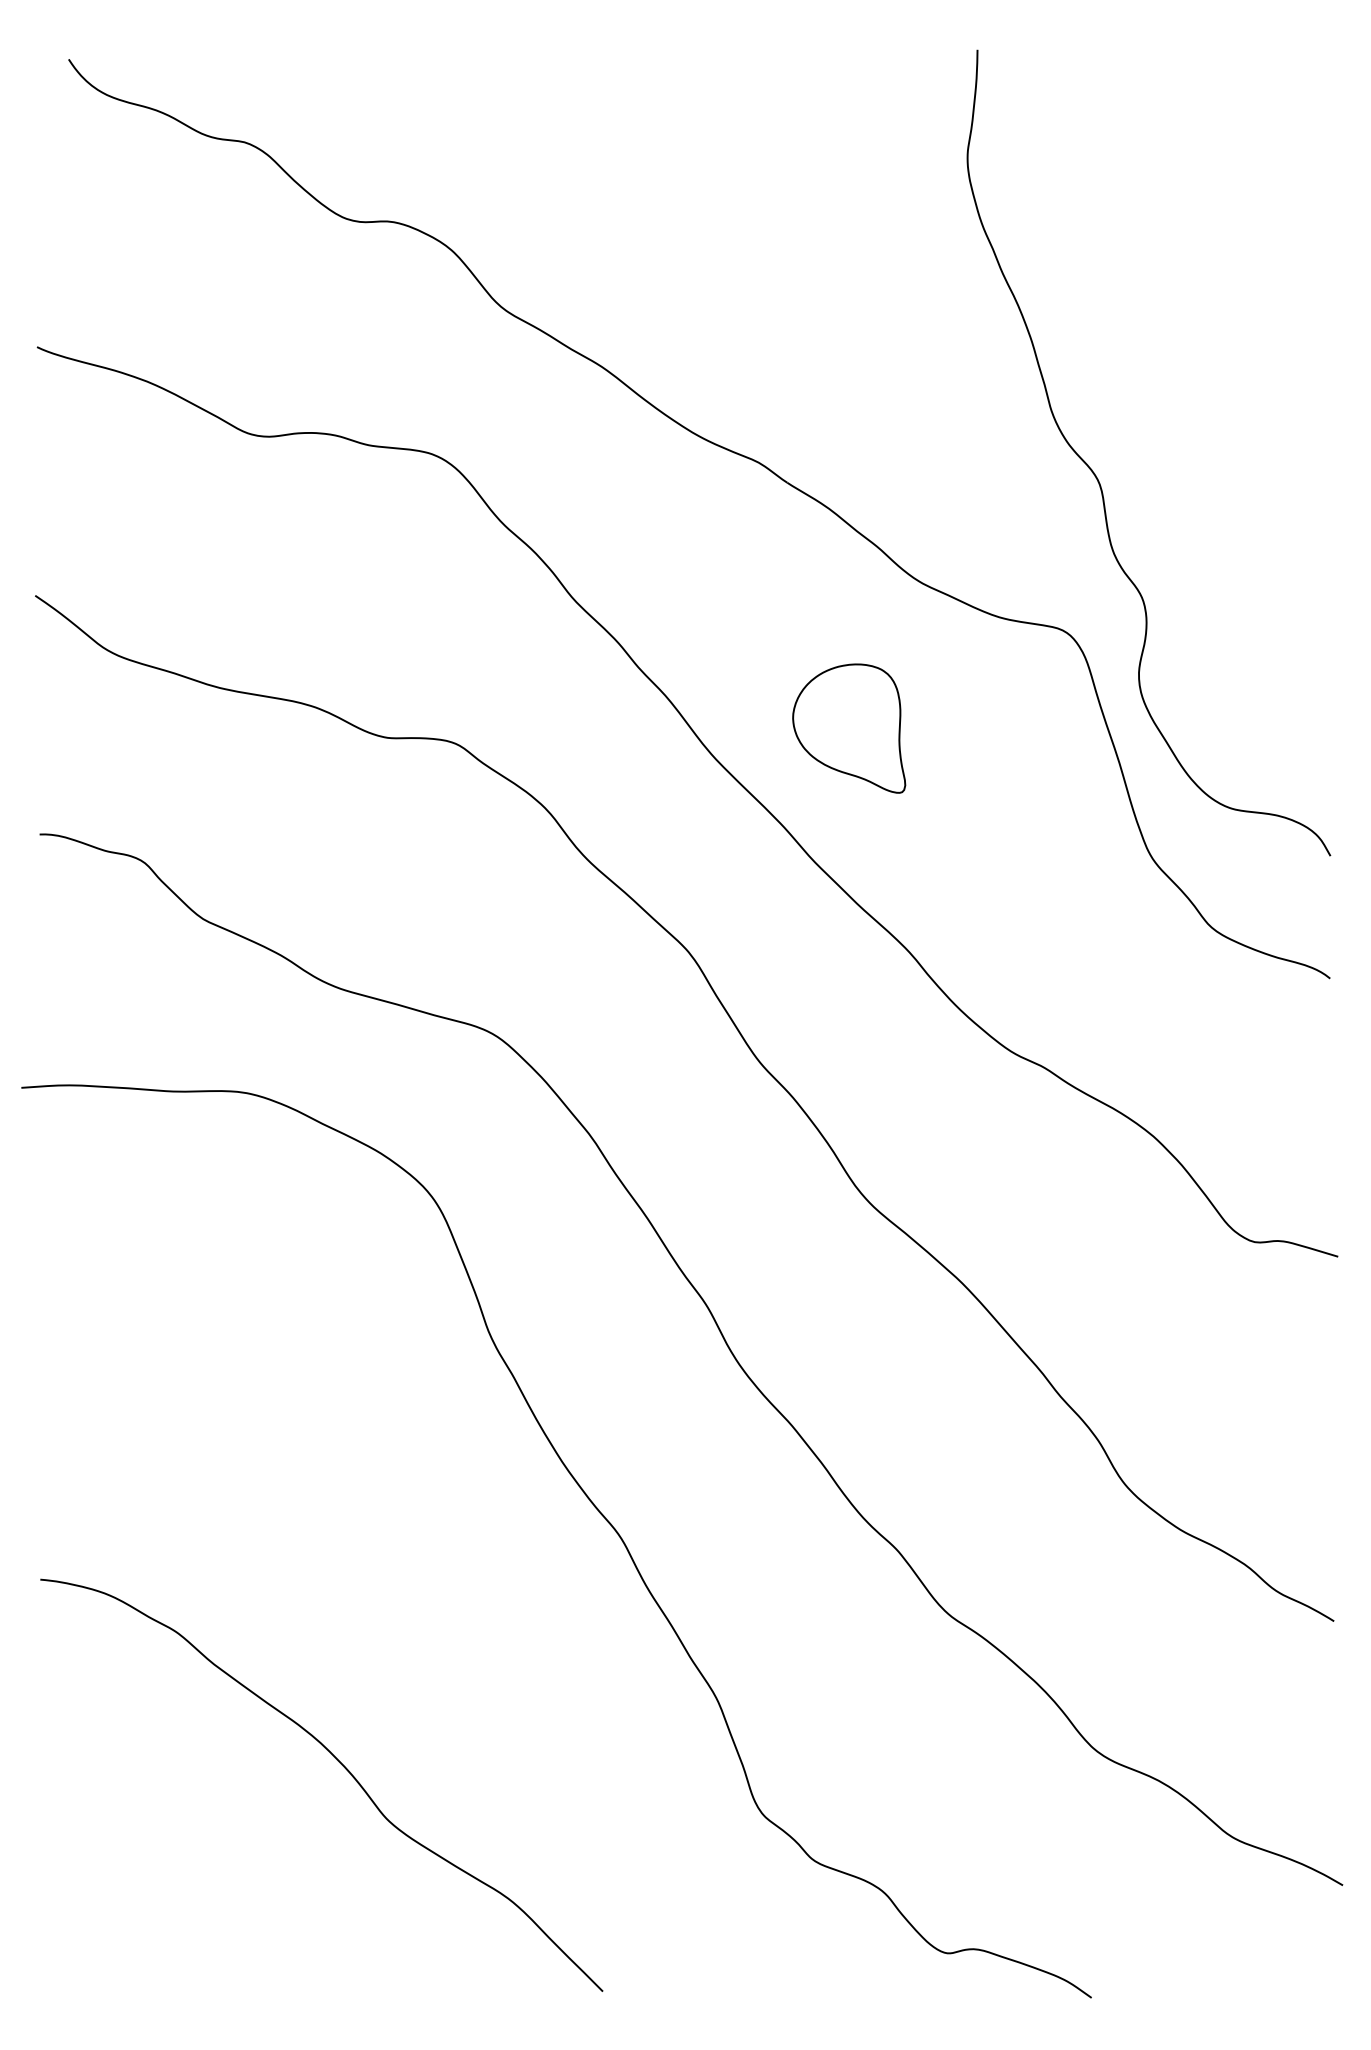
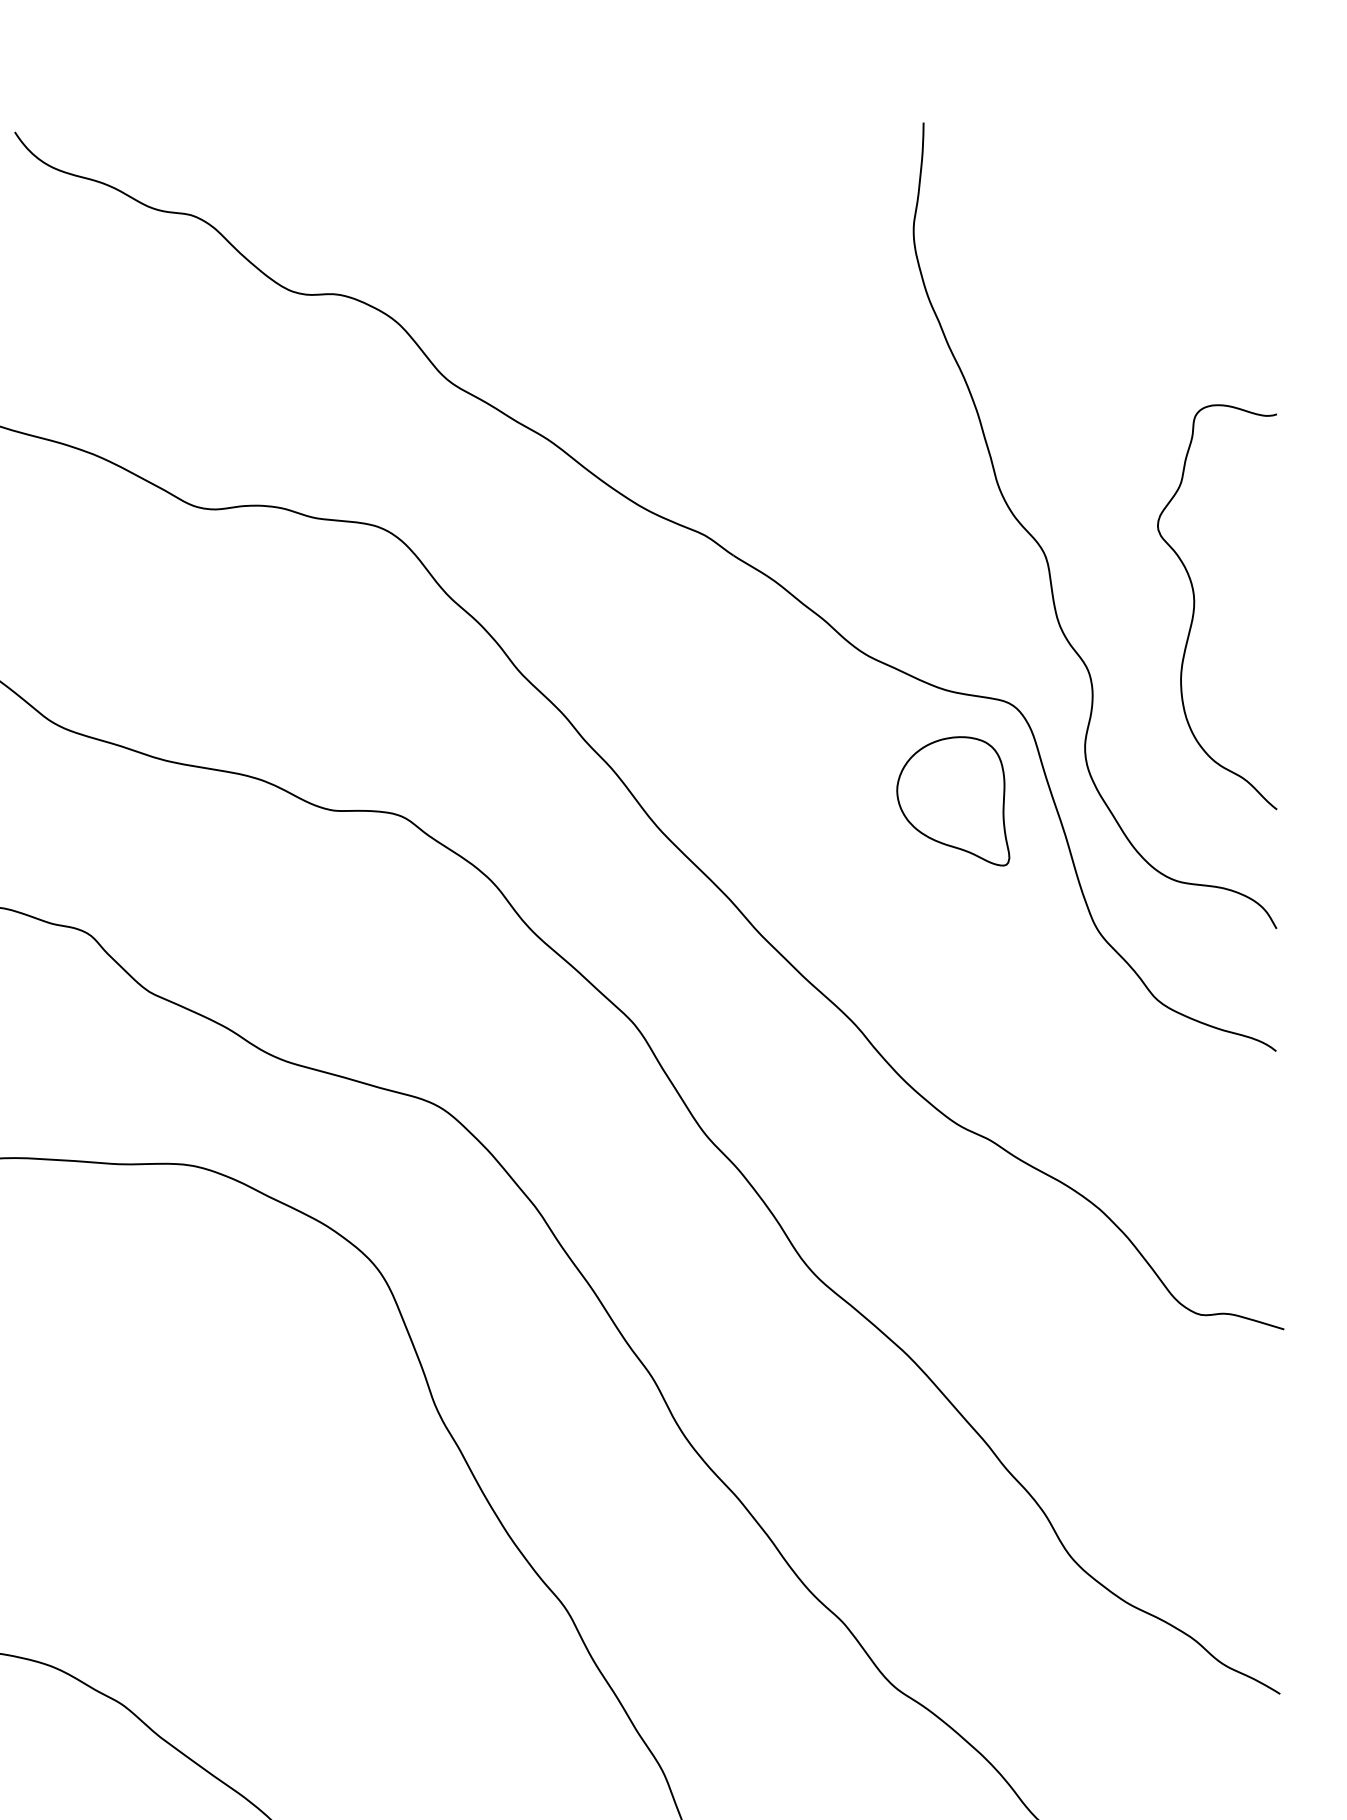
curve: (1248, 534) -> (1194, 607), added
part: (849, 728) -> (953, 801), moved

